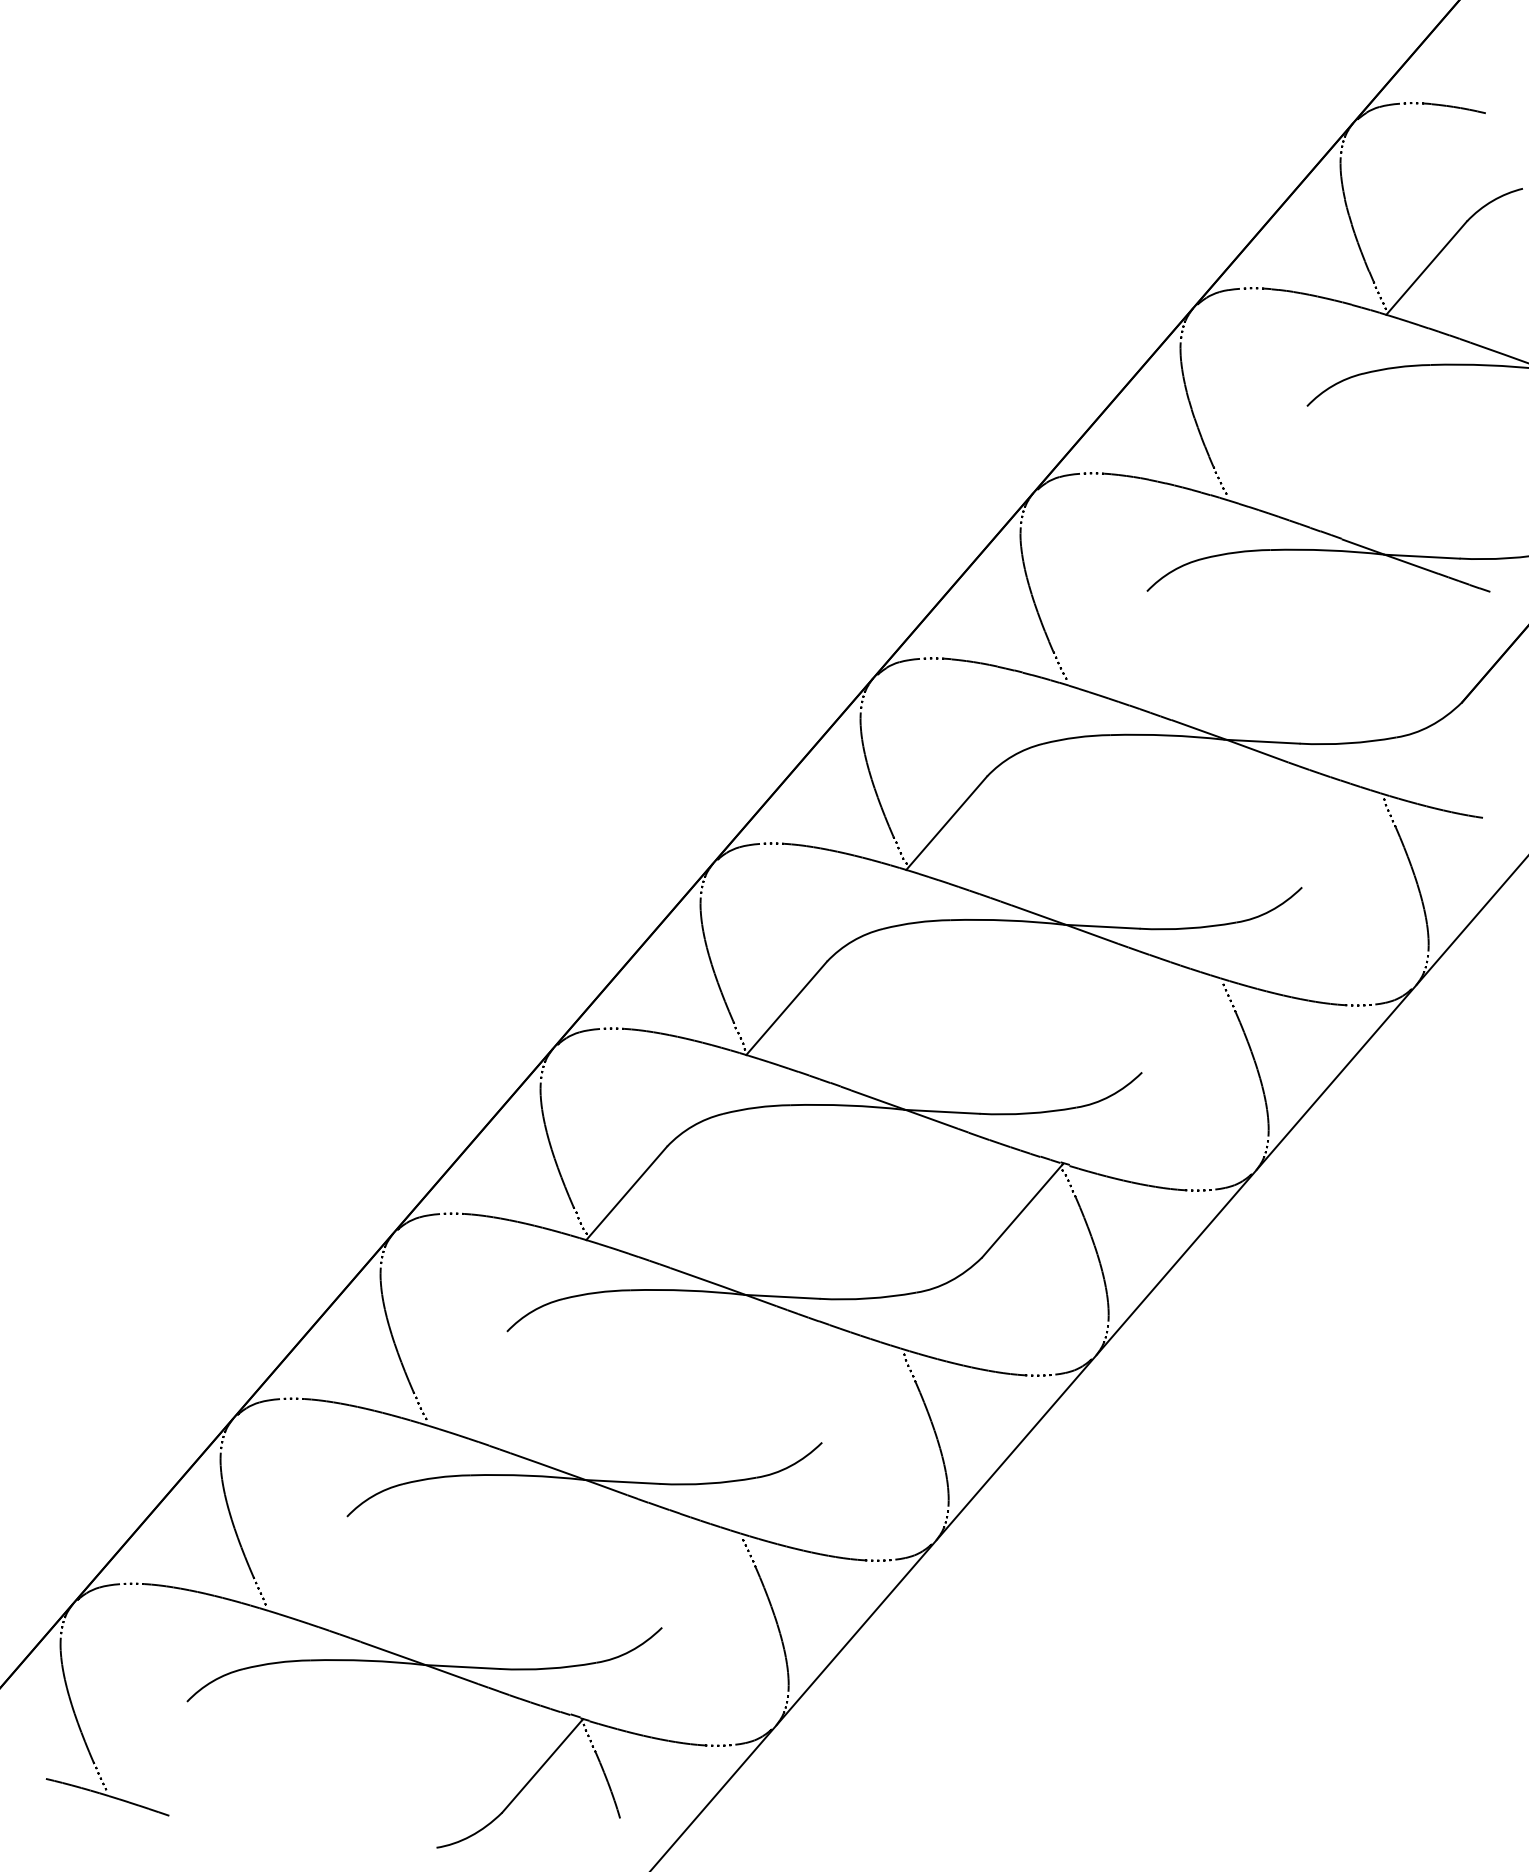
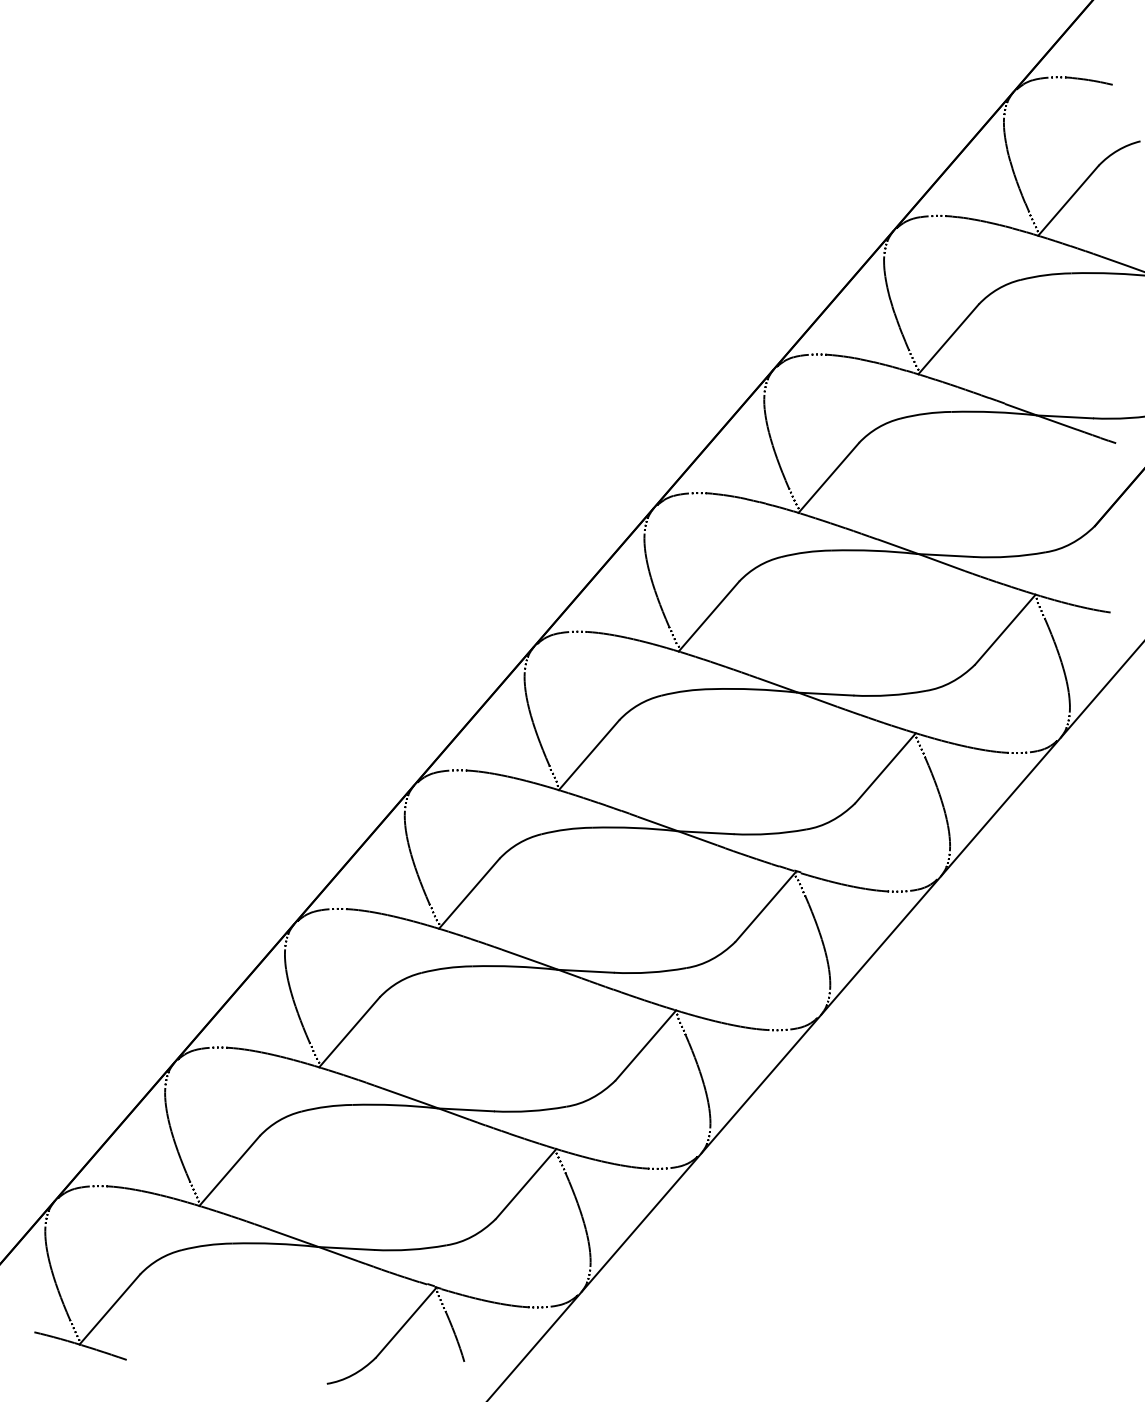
line: (1266, 453) -> (948, 339), added
line: (1106, 637) -> (828, 477), added
line: (1342, 840) -> (1005, 629), added
line: (1182, 1026) -> (885, 768), added
line: (466, 1378) -> (349, 1032), added
line: (861, 1395) -> (645, 1045), added
line: (306, 1562) -> (229, 1170), added
line: (701, 1580) -> (525, 1183), added
line: (146, 1748) -> (109, 1309), added

